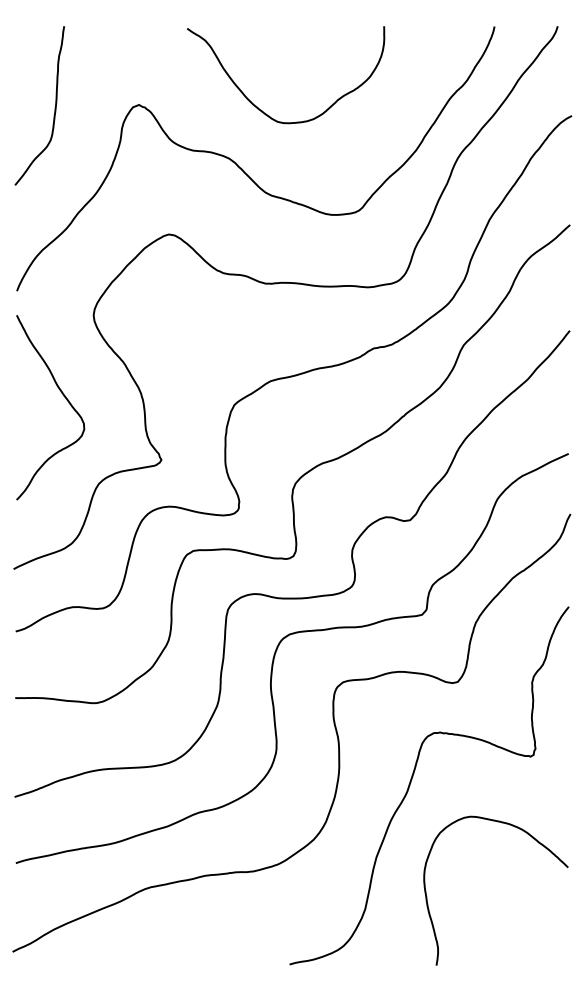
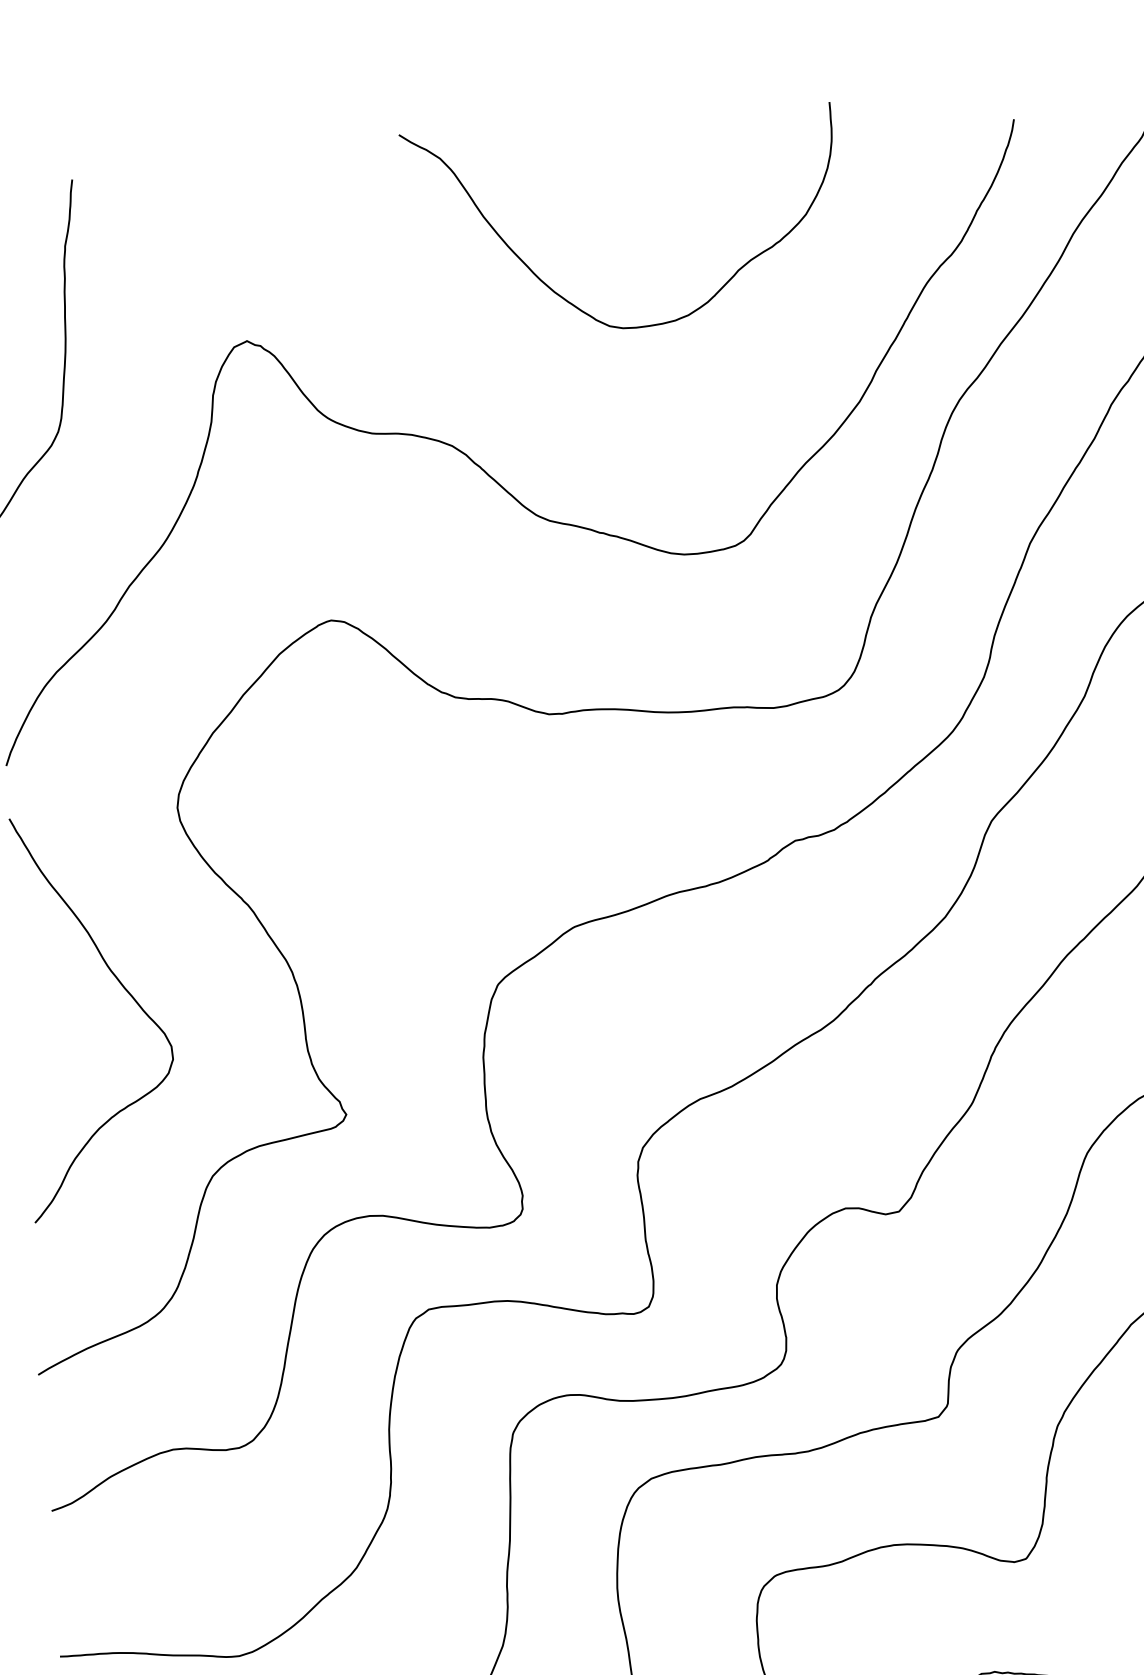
curve: (261, 109) -> (572, 301), moved

